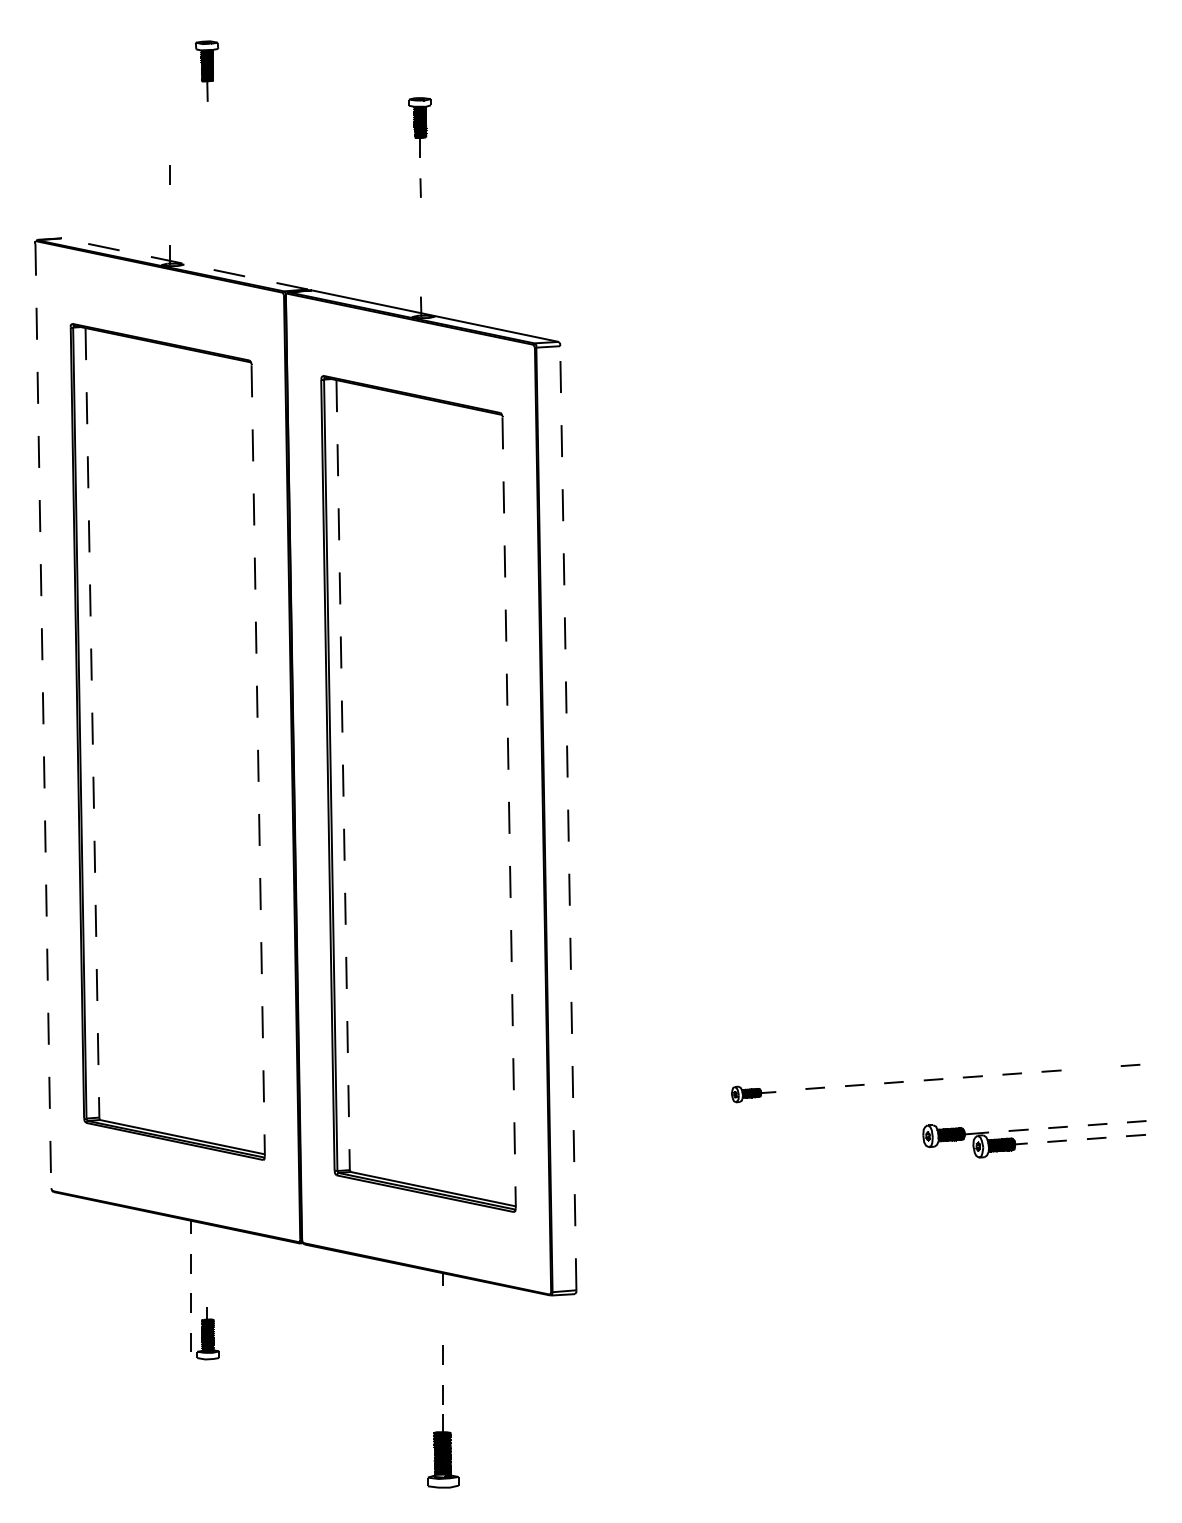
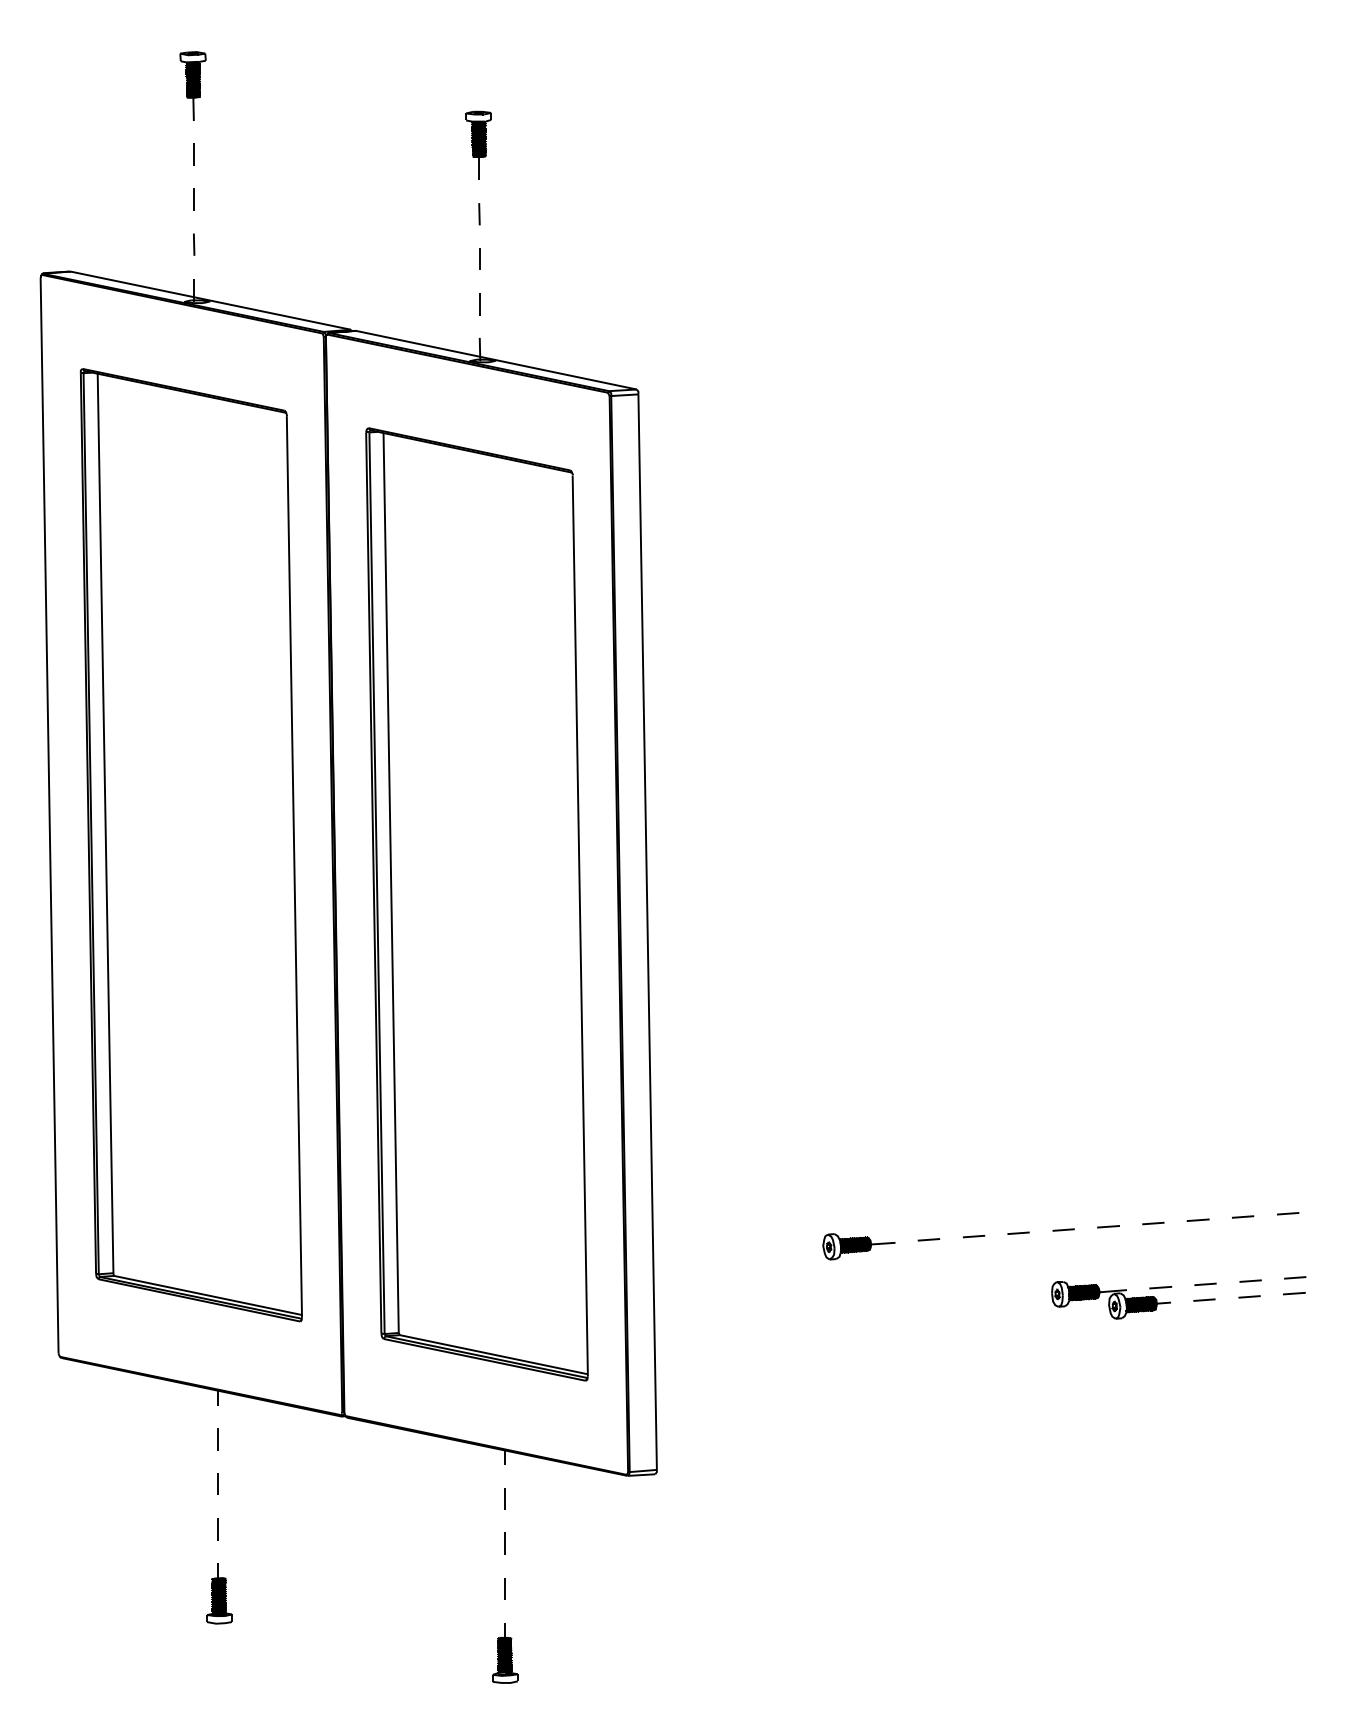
part: (206, 70) -> (192, 85), moved
line: (169, 135) -> (193, 154), added
line: (170, 214) -> (194, 244), added
line: (420, 226) -> (479, 258), added
line: (184, 263) -> (210, 300), dashed -> solid
line: (420, 267) -> (479, 304), added
line: (43, 716) -> (49, 816), dashed -> solid
line: (92, 722) -> (105, 823), dashed -> solid
line: (258, 760) -> (294, 866), dashed -> solid
line: (343, 775) -> (391, 883), dashed -> solid
line: (509, 812) -> (580, 925), dashed -> solid
line: (568, 818) -> (647, 932), dashed -> solid
line: (1091, 1067) -> (1243, 1216), added
part: (753, 1094) -> (858, 1246), size x1.43
line: (442, 1315) -> (504, 1498), added
part: (208, 1332) -> (219, 1593), moved
part: (443, 1451) -> (505, 1653), size x0.71

